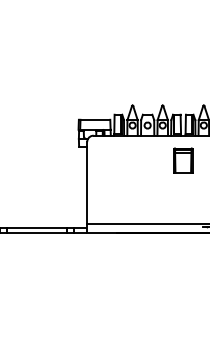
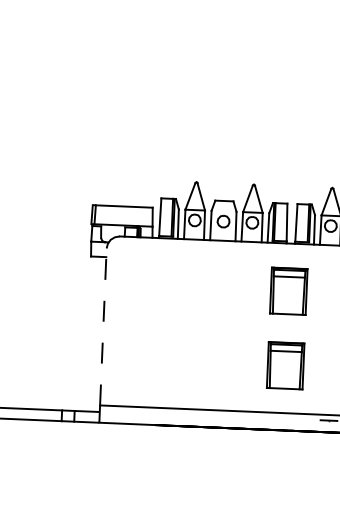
line: (87, 182) -> (104, 325), solid -> dashed
part: (183, 199) -> (286, 365), added

